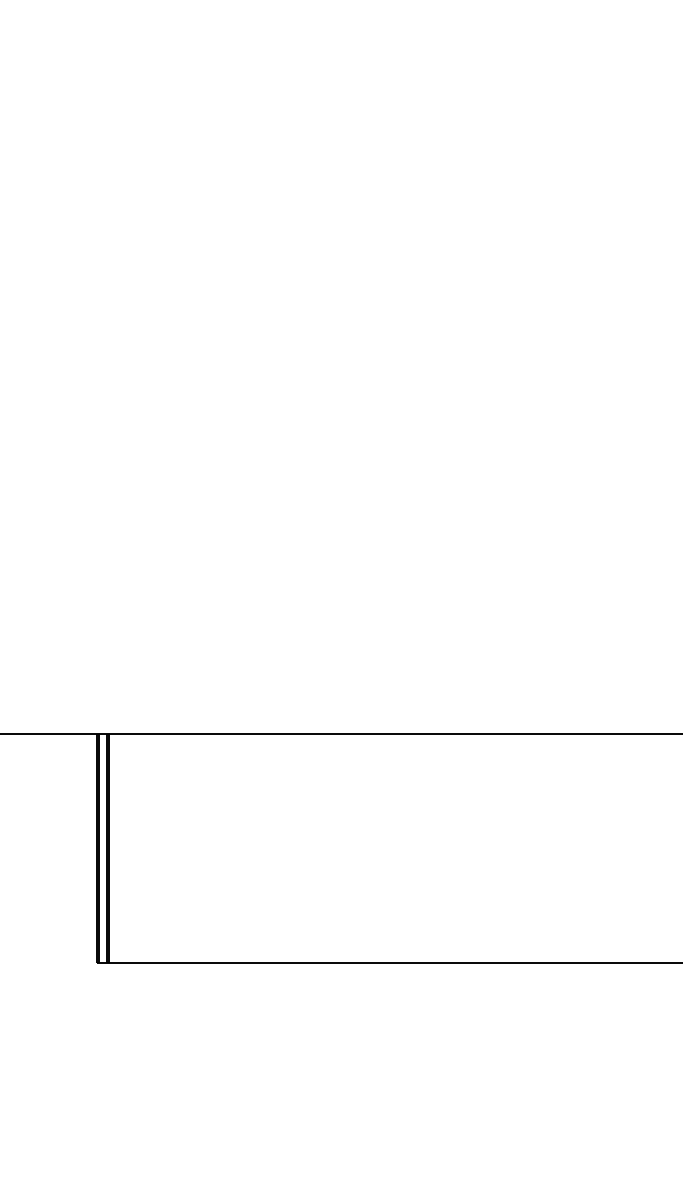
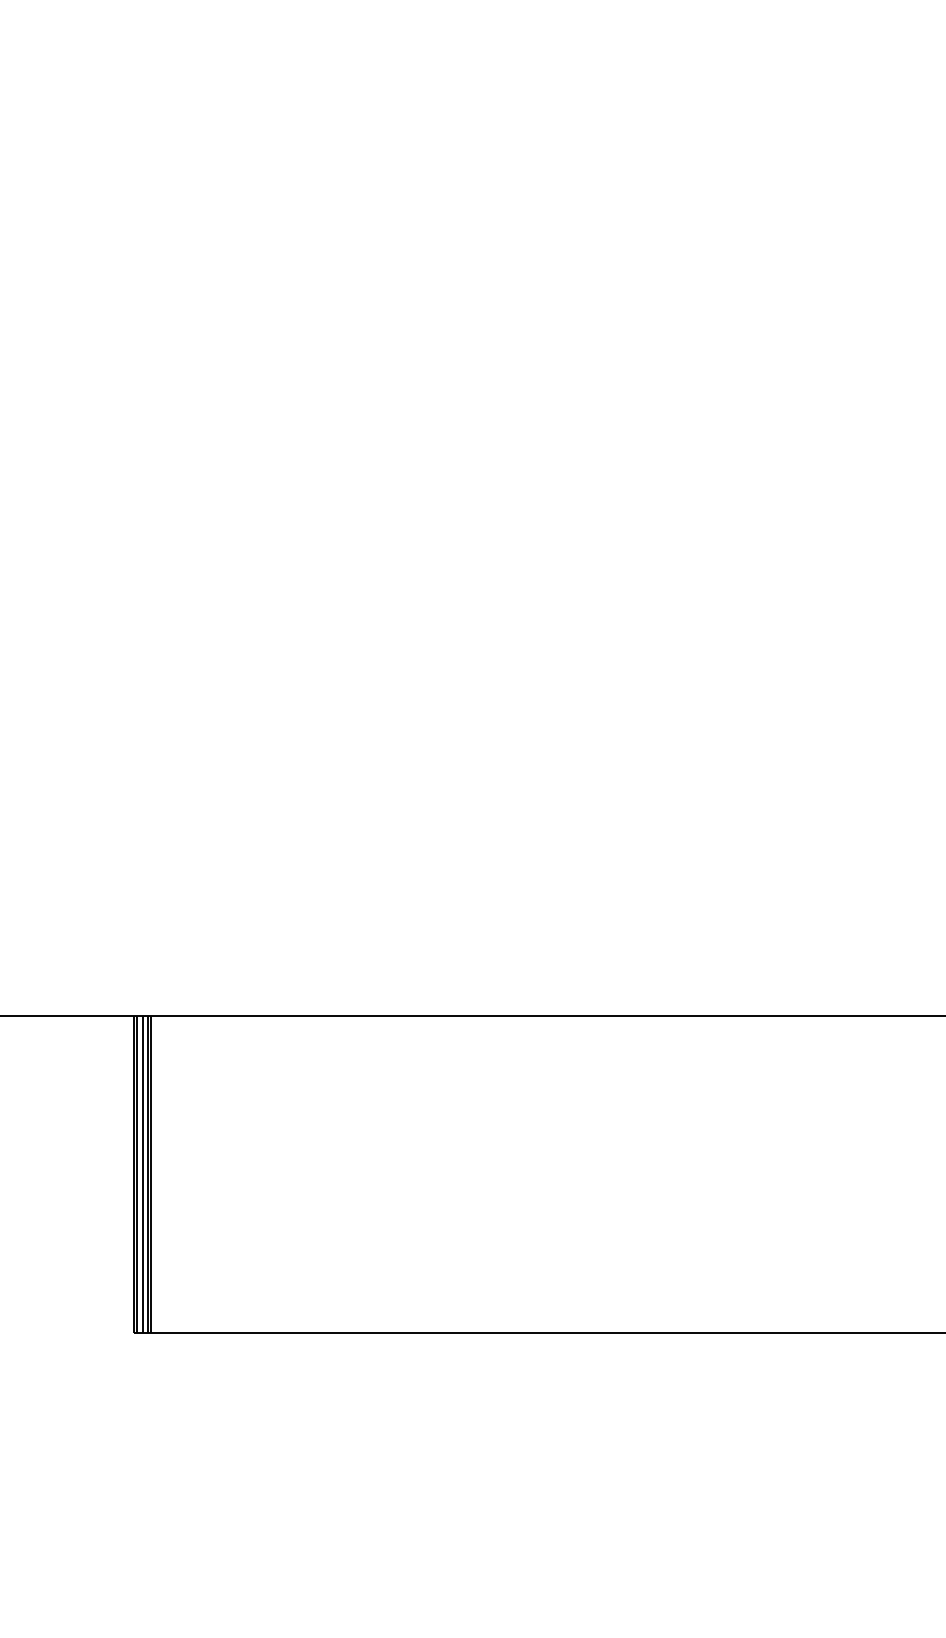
line: (102, 848) -> (142, 1174), added

